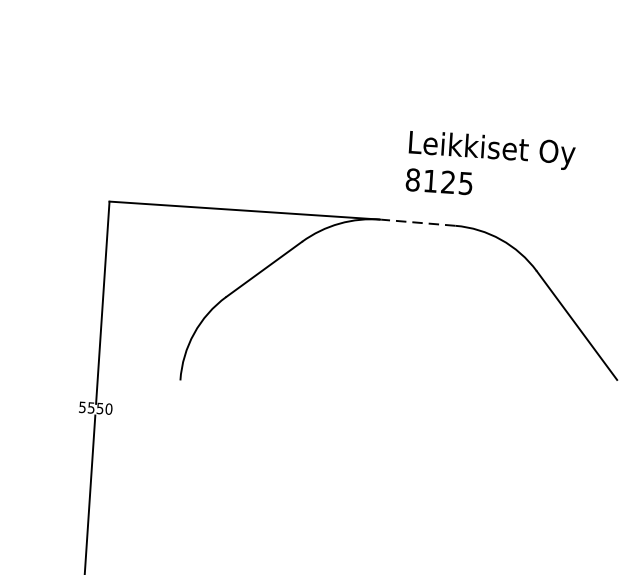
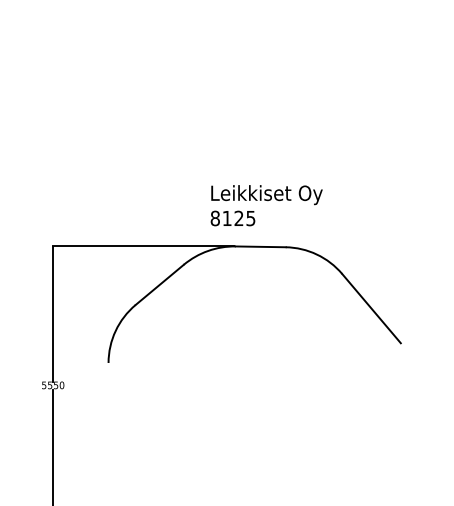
text: (490, 165) -> (266, 205), moved
line: (417, 222) -> (260, 246), dashed -> solid

